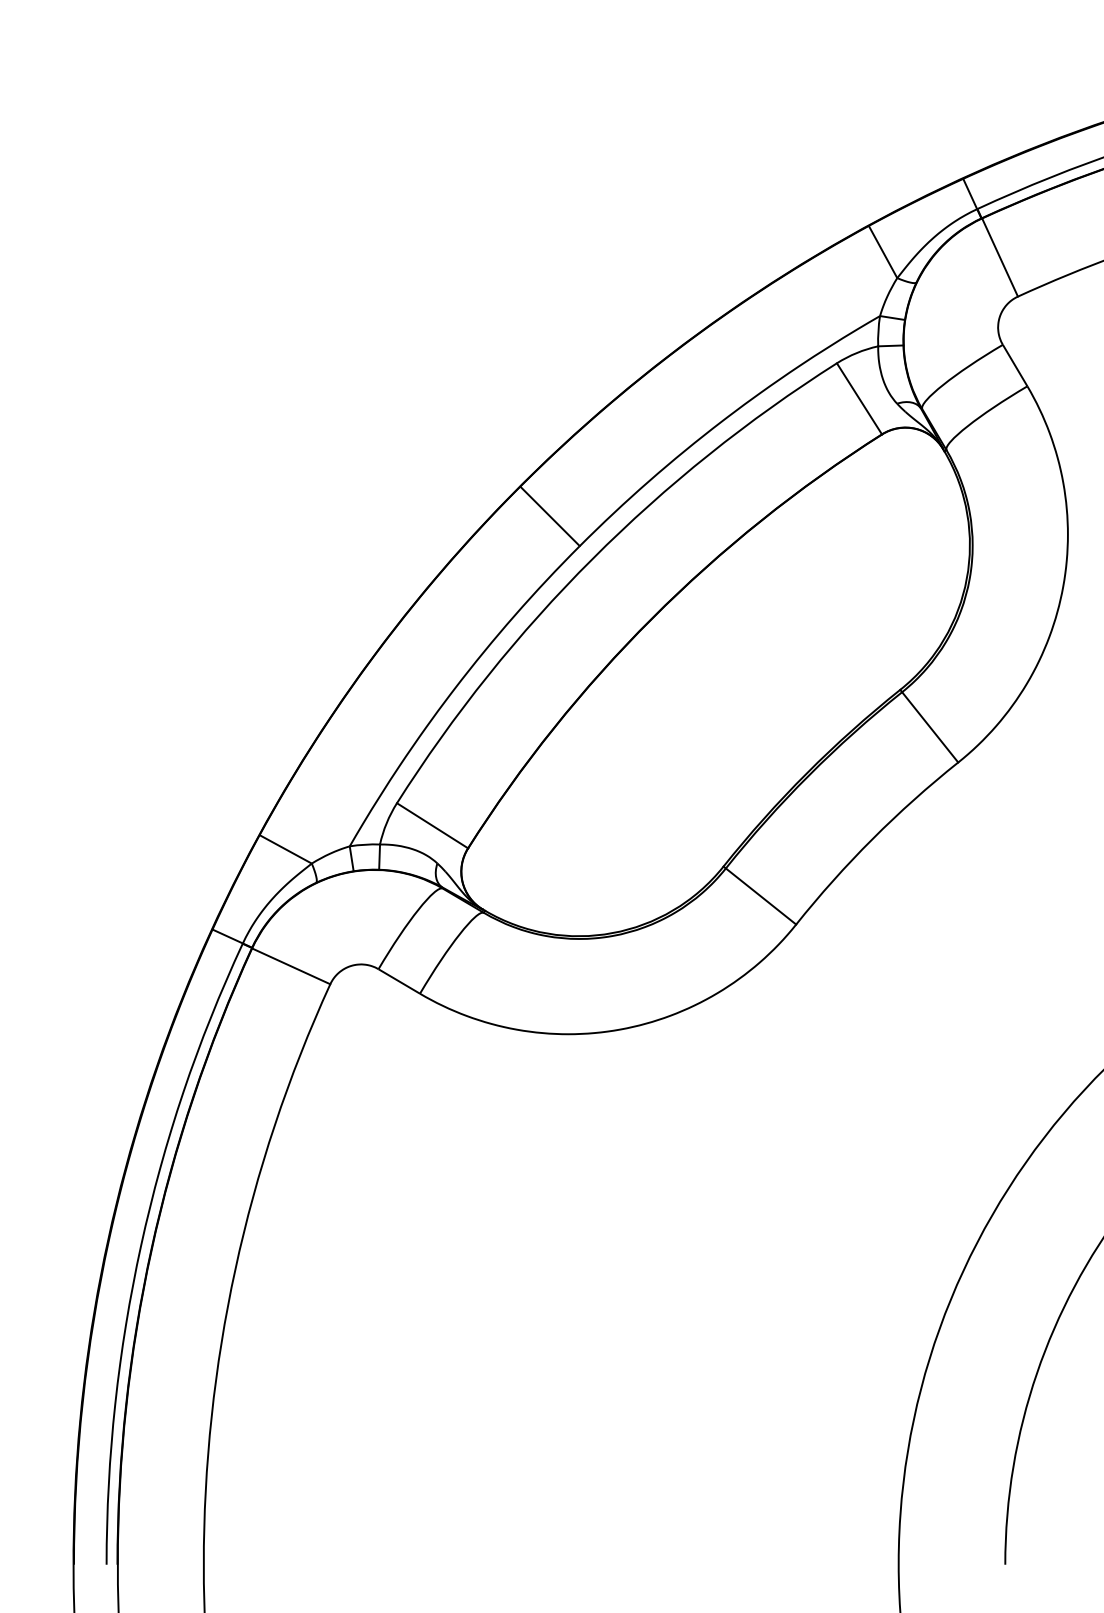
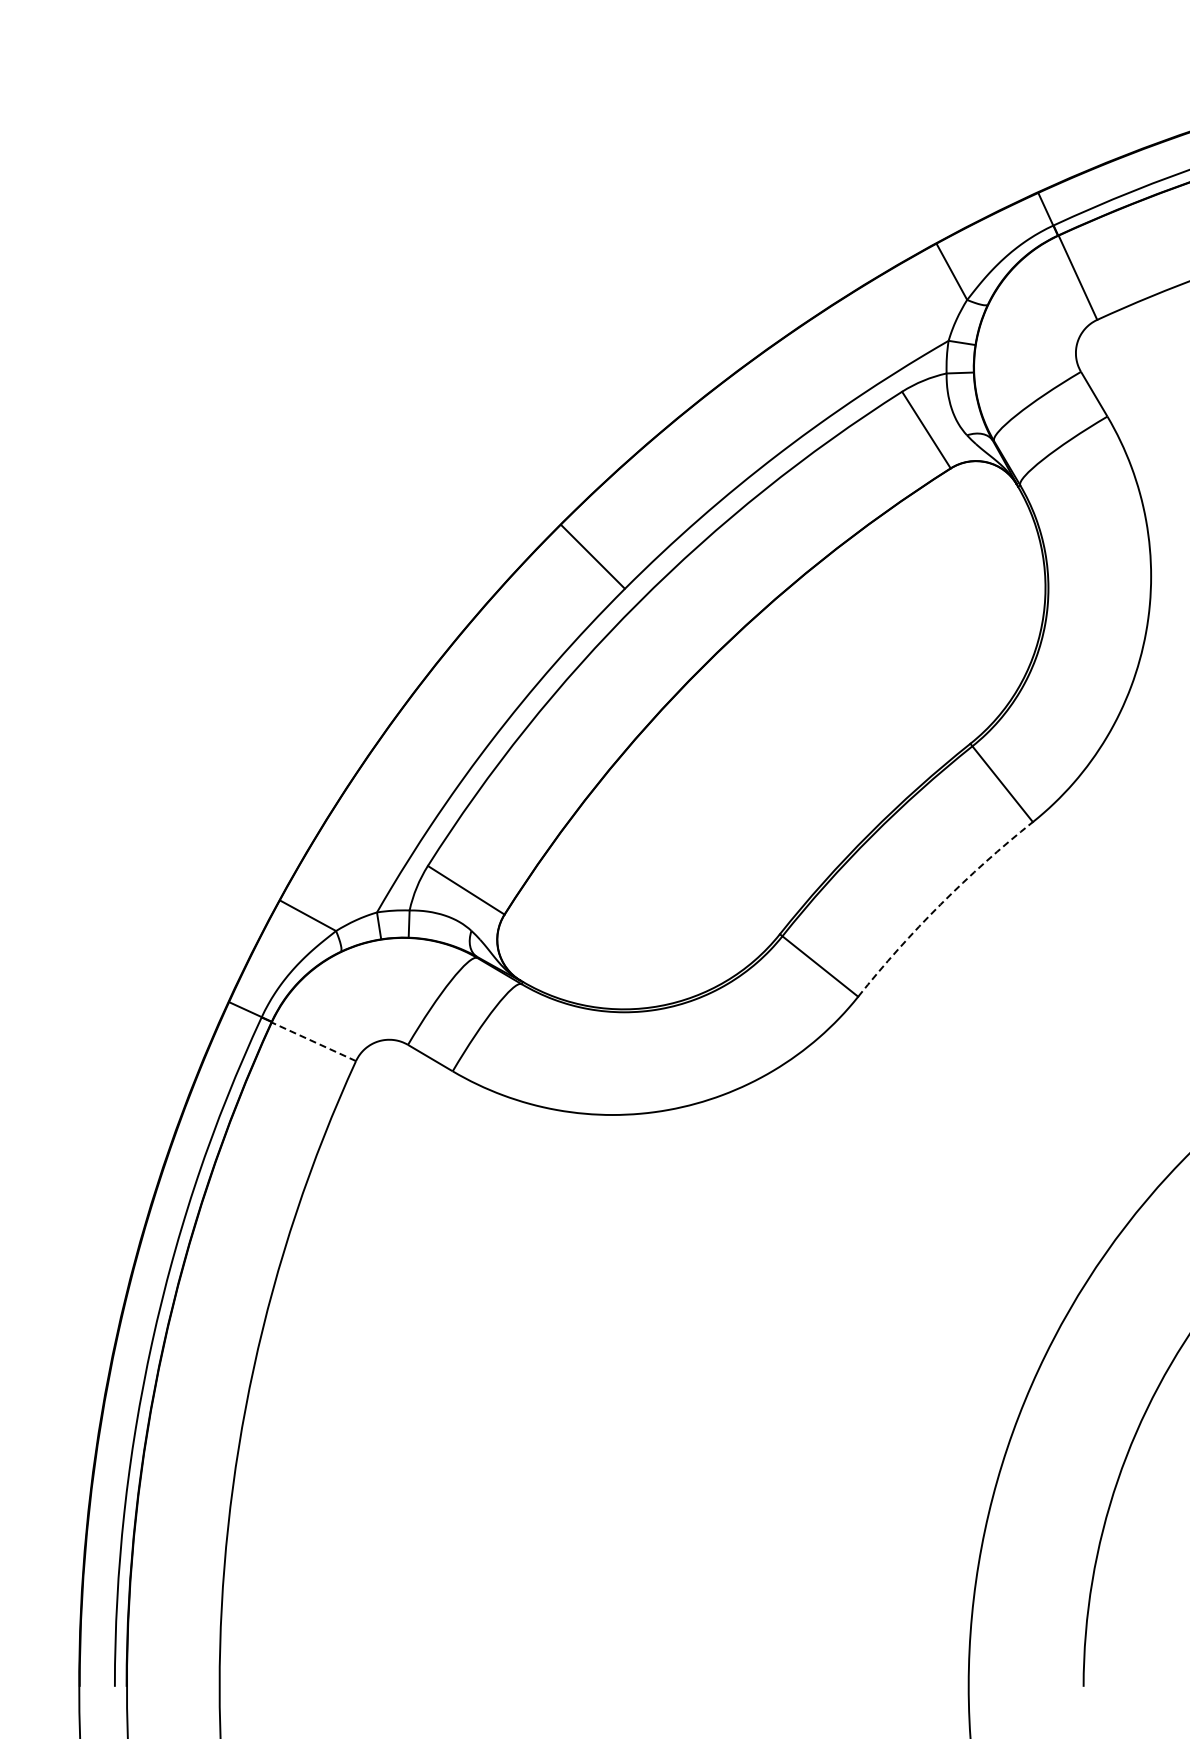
arc: (872, 838) -> (940, 904), solid -> dashed
line: (290, 966) -> (313, 1041), solid -> dashed

